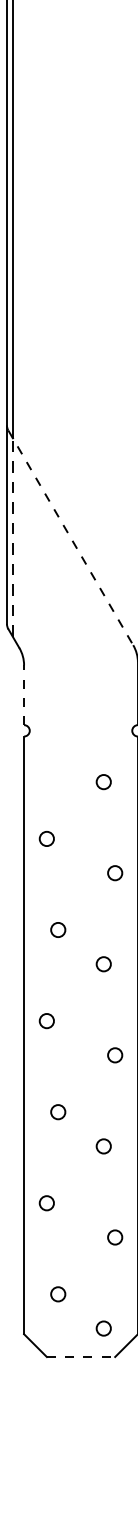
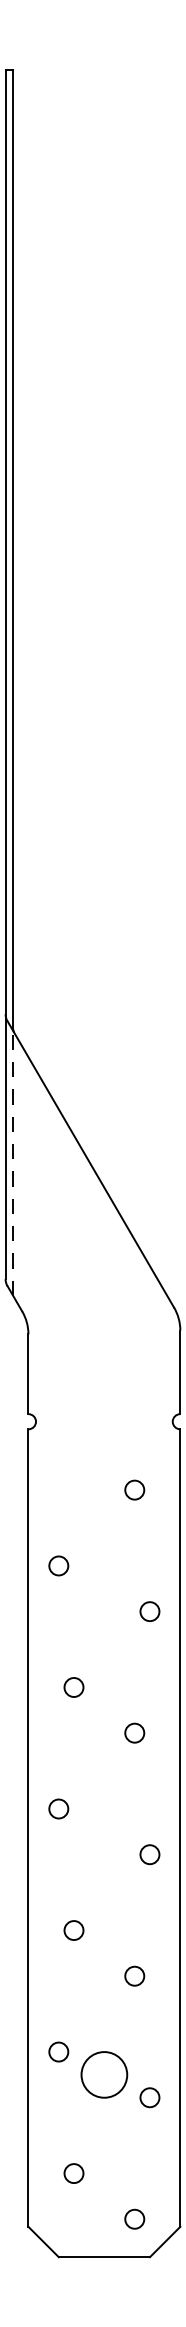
line: (70, 538) -> (90, 1164), dashed -> solid
line: (24, 695) -> (28, 1374), dashed -> solid
circle: (81, 1220) -> (104, 2074), added
line: (81, 1357) -> (104, 2257), dashed -> solid

